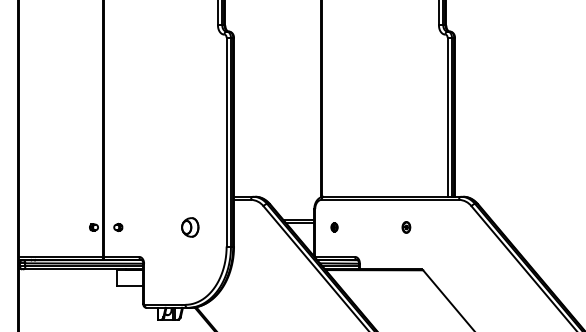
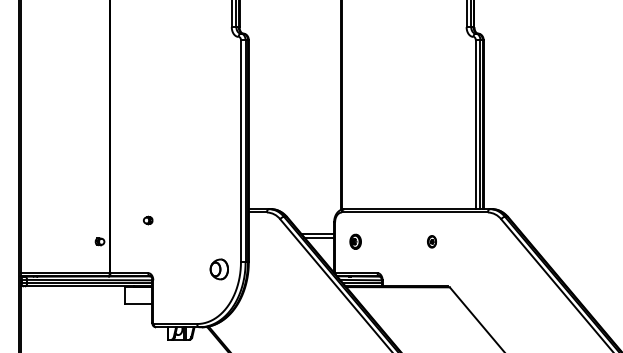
part: (118, 226) -> (148, 219), moved
part: (190, 227) -> (219, 269), moved
part: (334, 227) -> (355, 241), size x1.6

